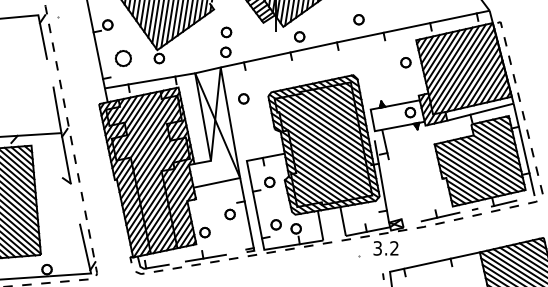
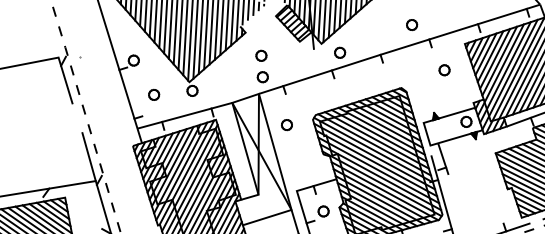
part: (358, 19) -> (411, 24), moved
part: (123, 58) -> (154, 94), size x0.62
part: (405, 62) -> (444, 70), moved

